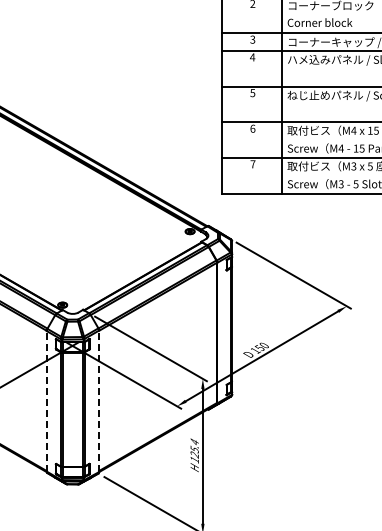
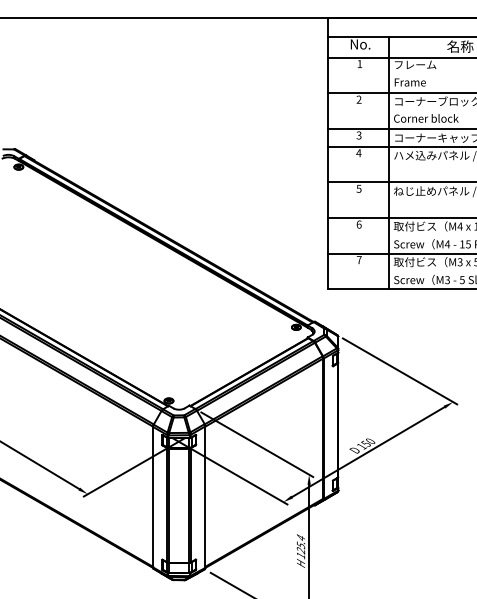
line: (47, 400) -> (153, 496), dashed -> solid
line: (99, 401) -> (205, 497), dashed -> solid

